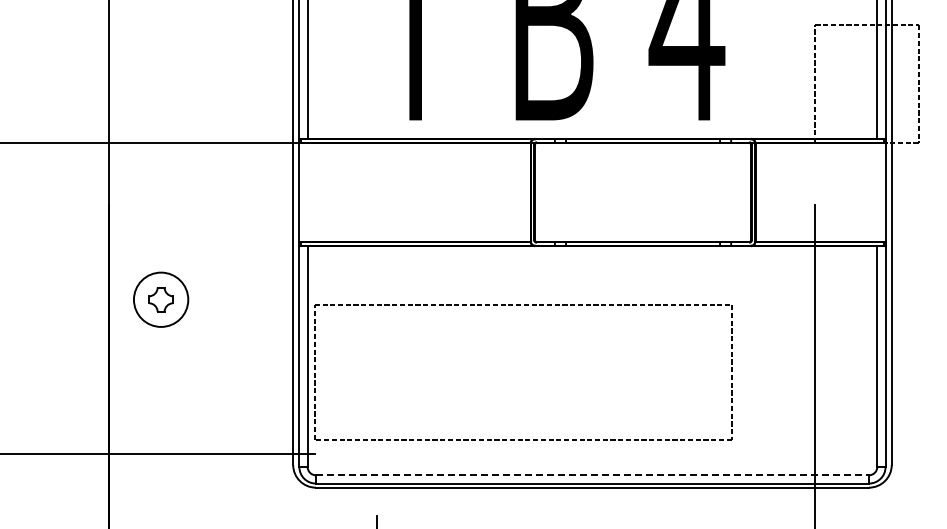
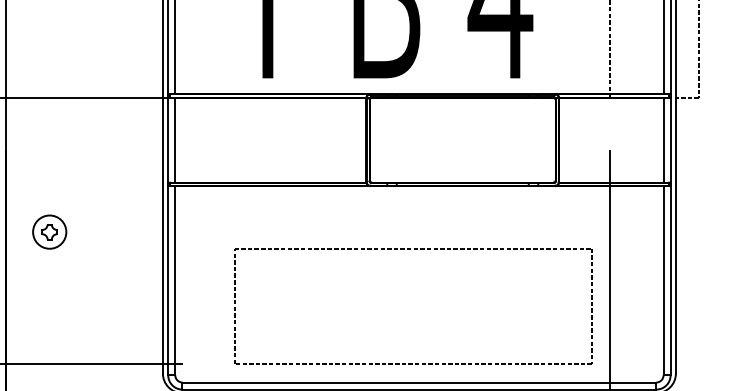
line: (307, 192) -> (175, 140), added
line: (877, 192) -> (663, 140), added
part: (160, 299) -> (49, 231), size x0.71
part: (524, 305) -> (414, 248), moved
line: (592, 475) -> (419, 382), dashed -> solid

